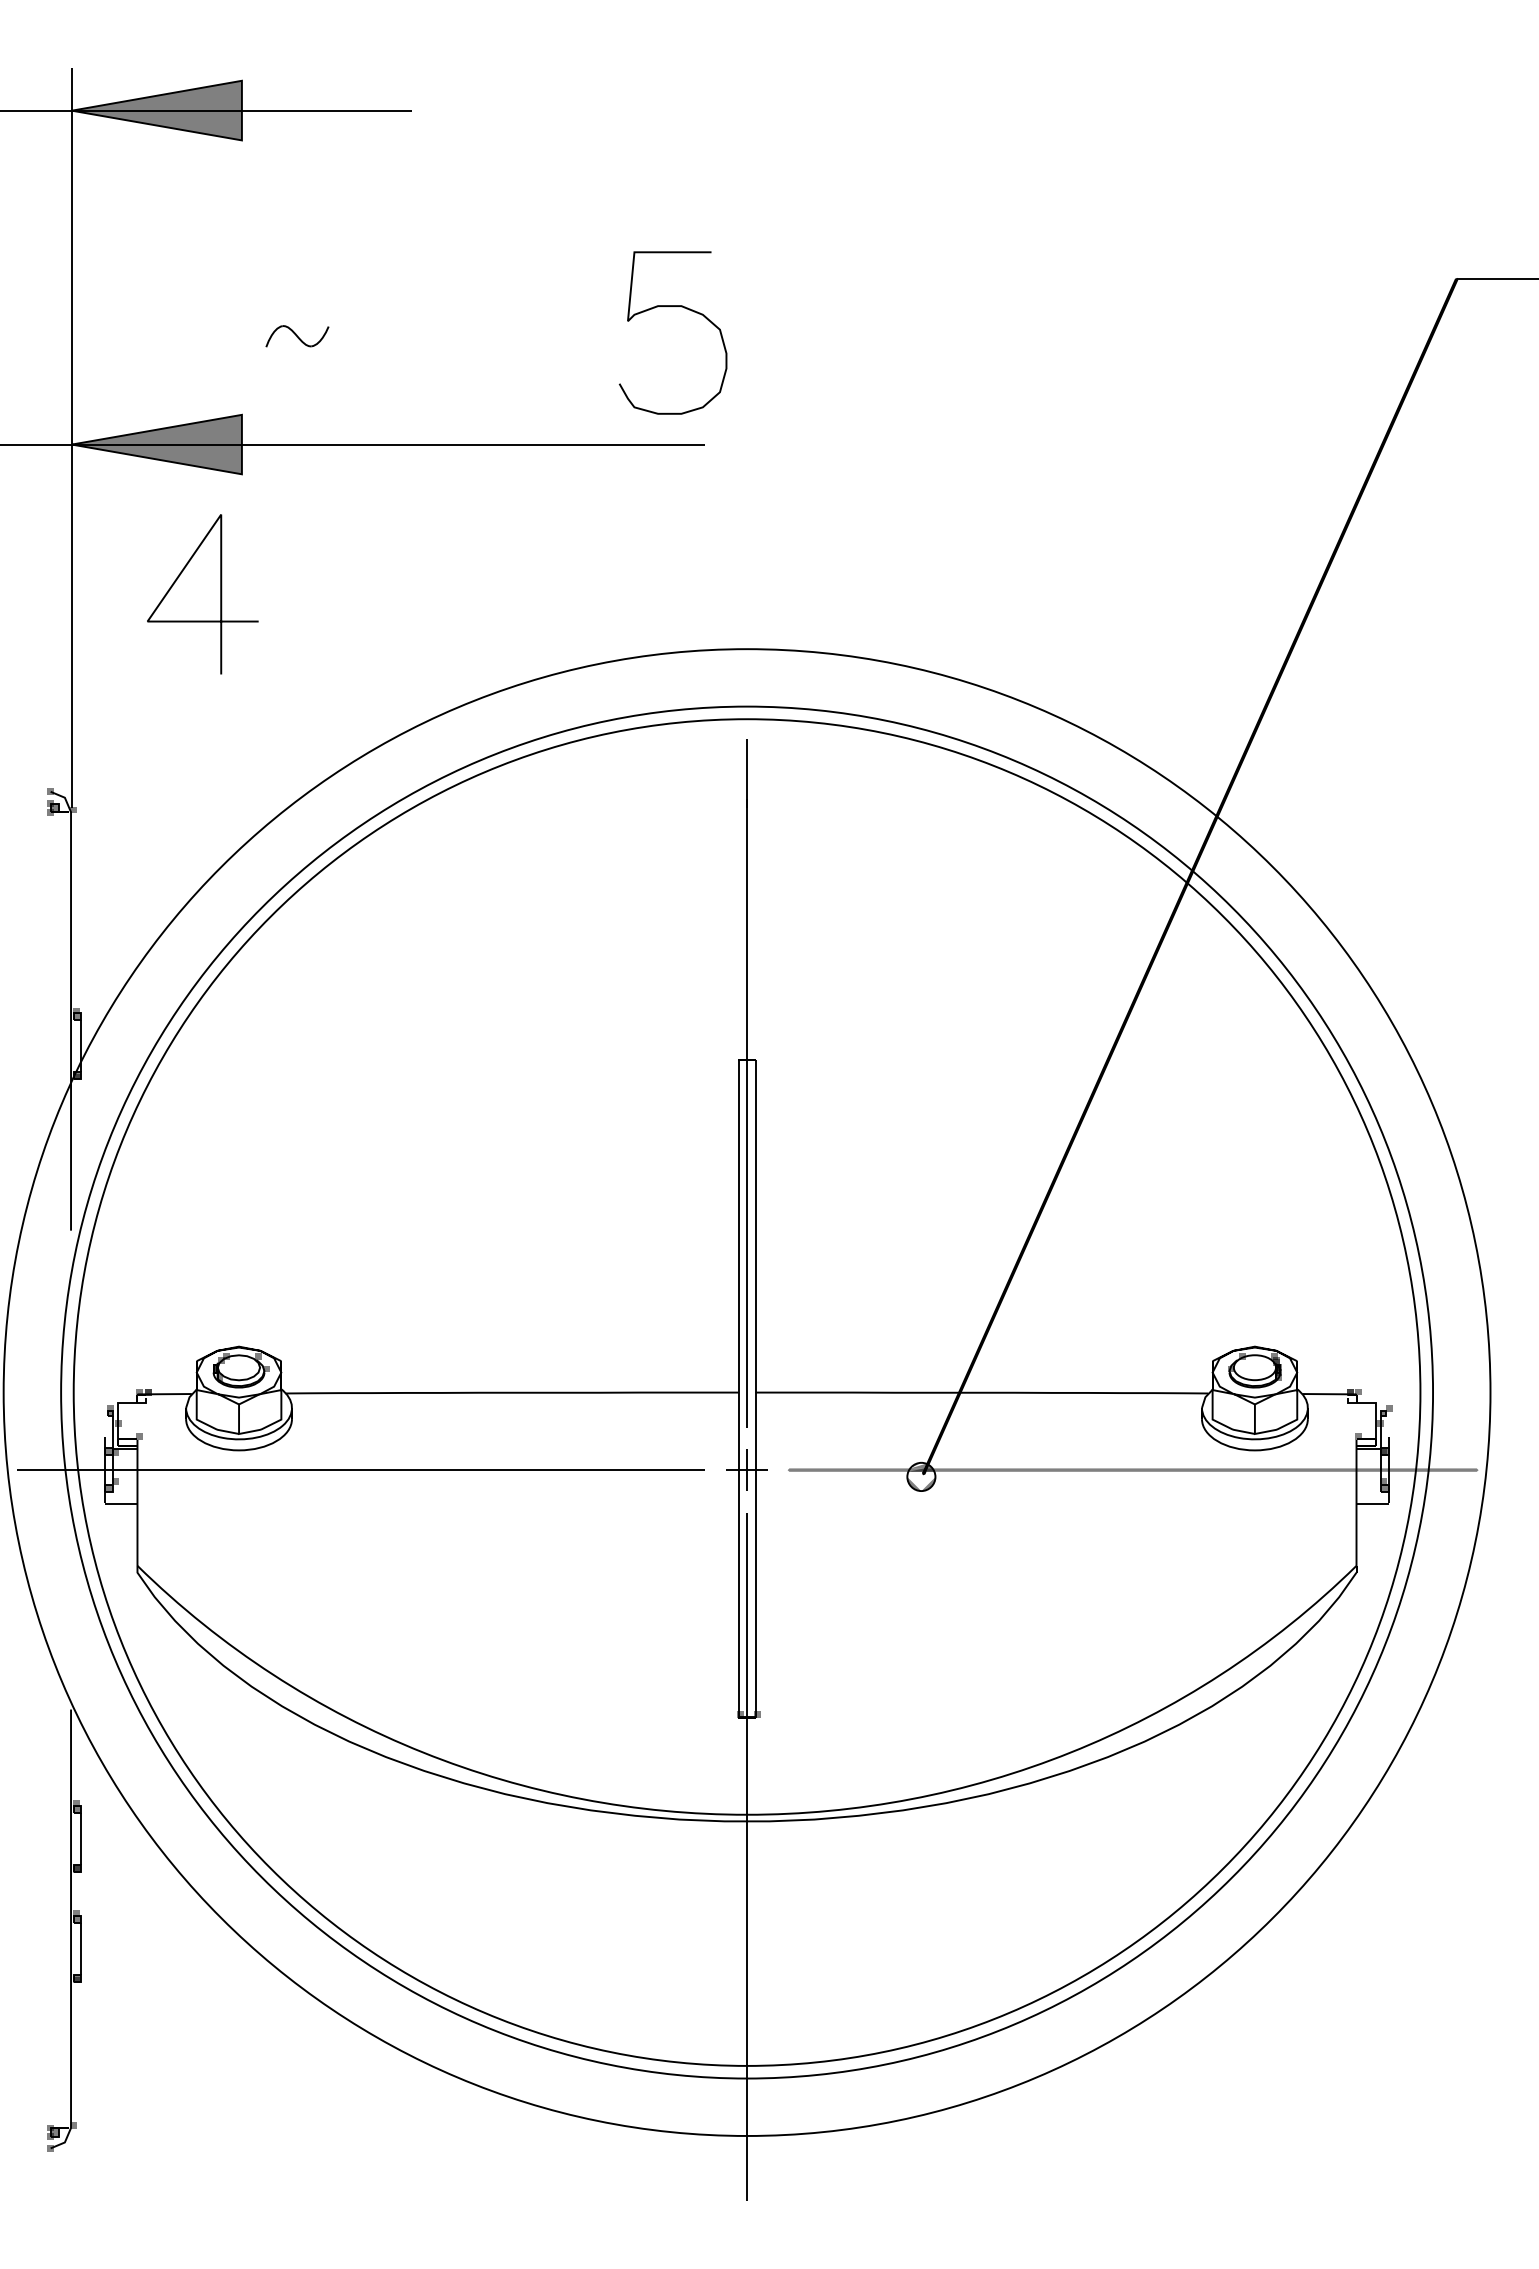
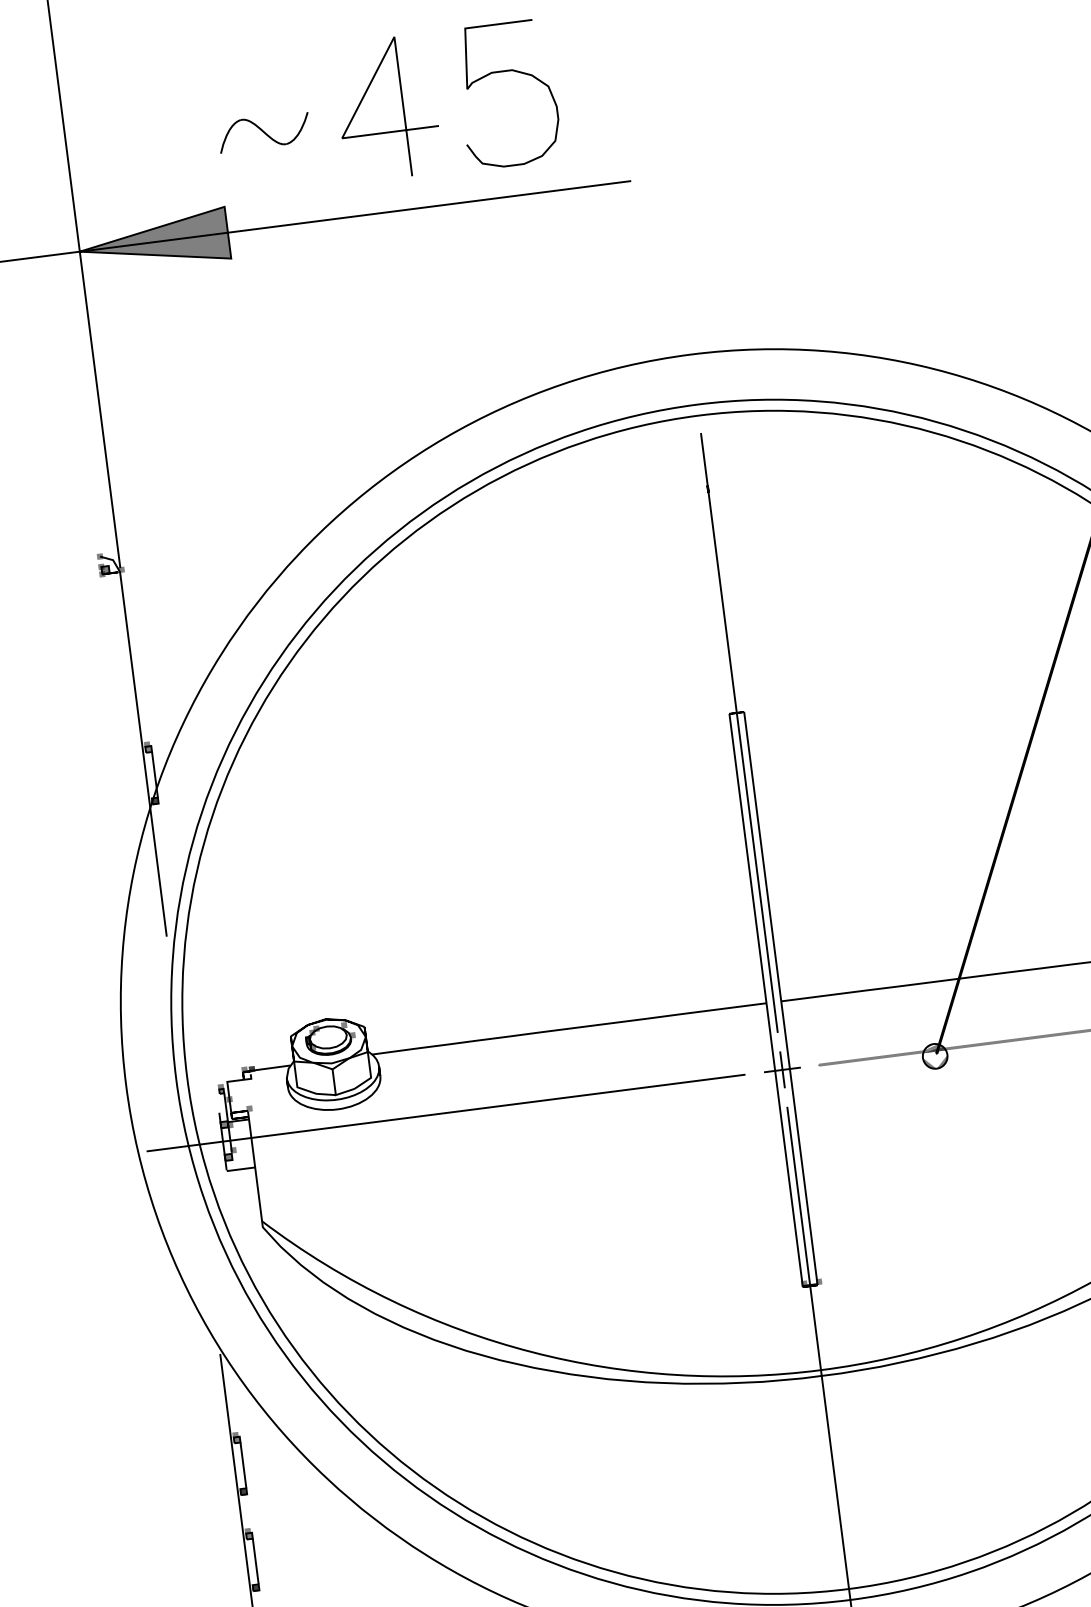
curve: (672, 306) -> (504, 71), moved
part: (297, 336) -> (264, 132), size x1.67
line: (220, 594) -> (402, 106), moved

